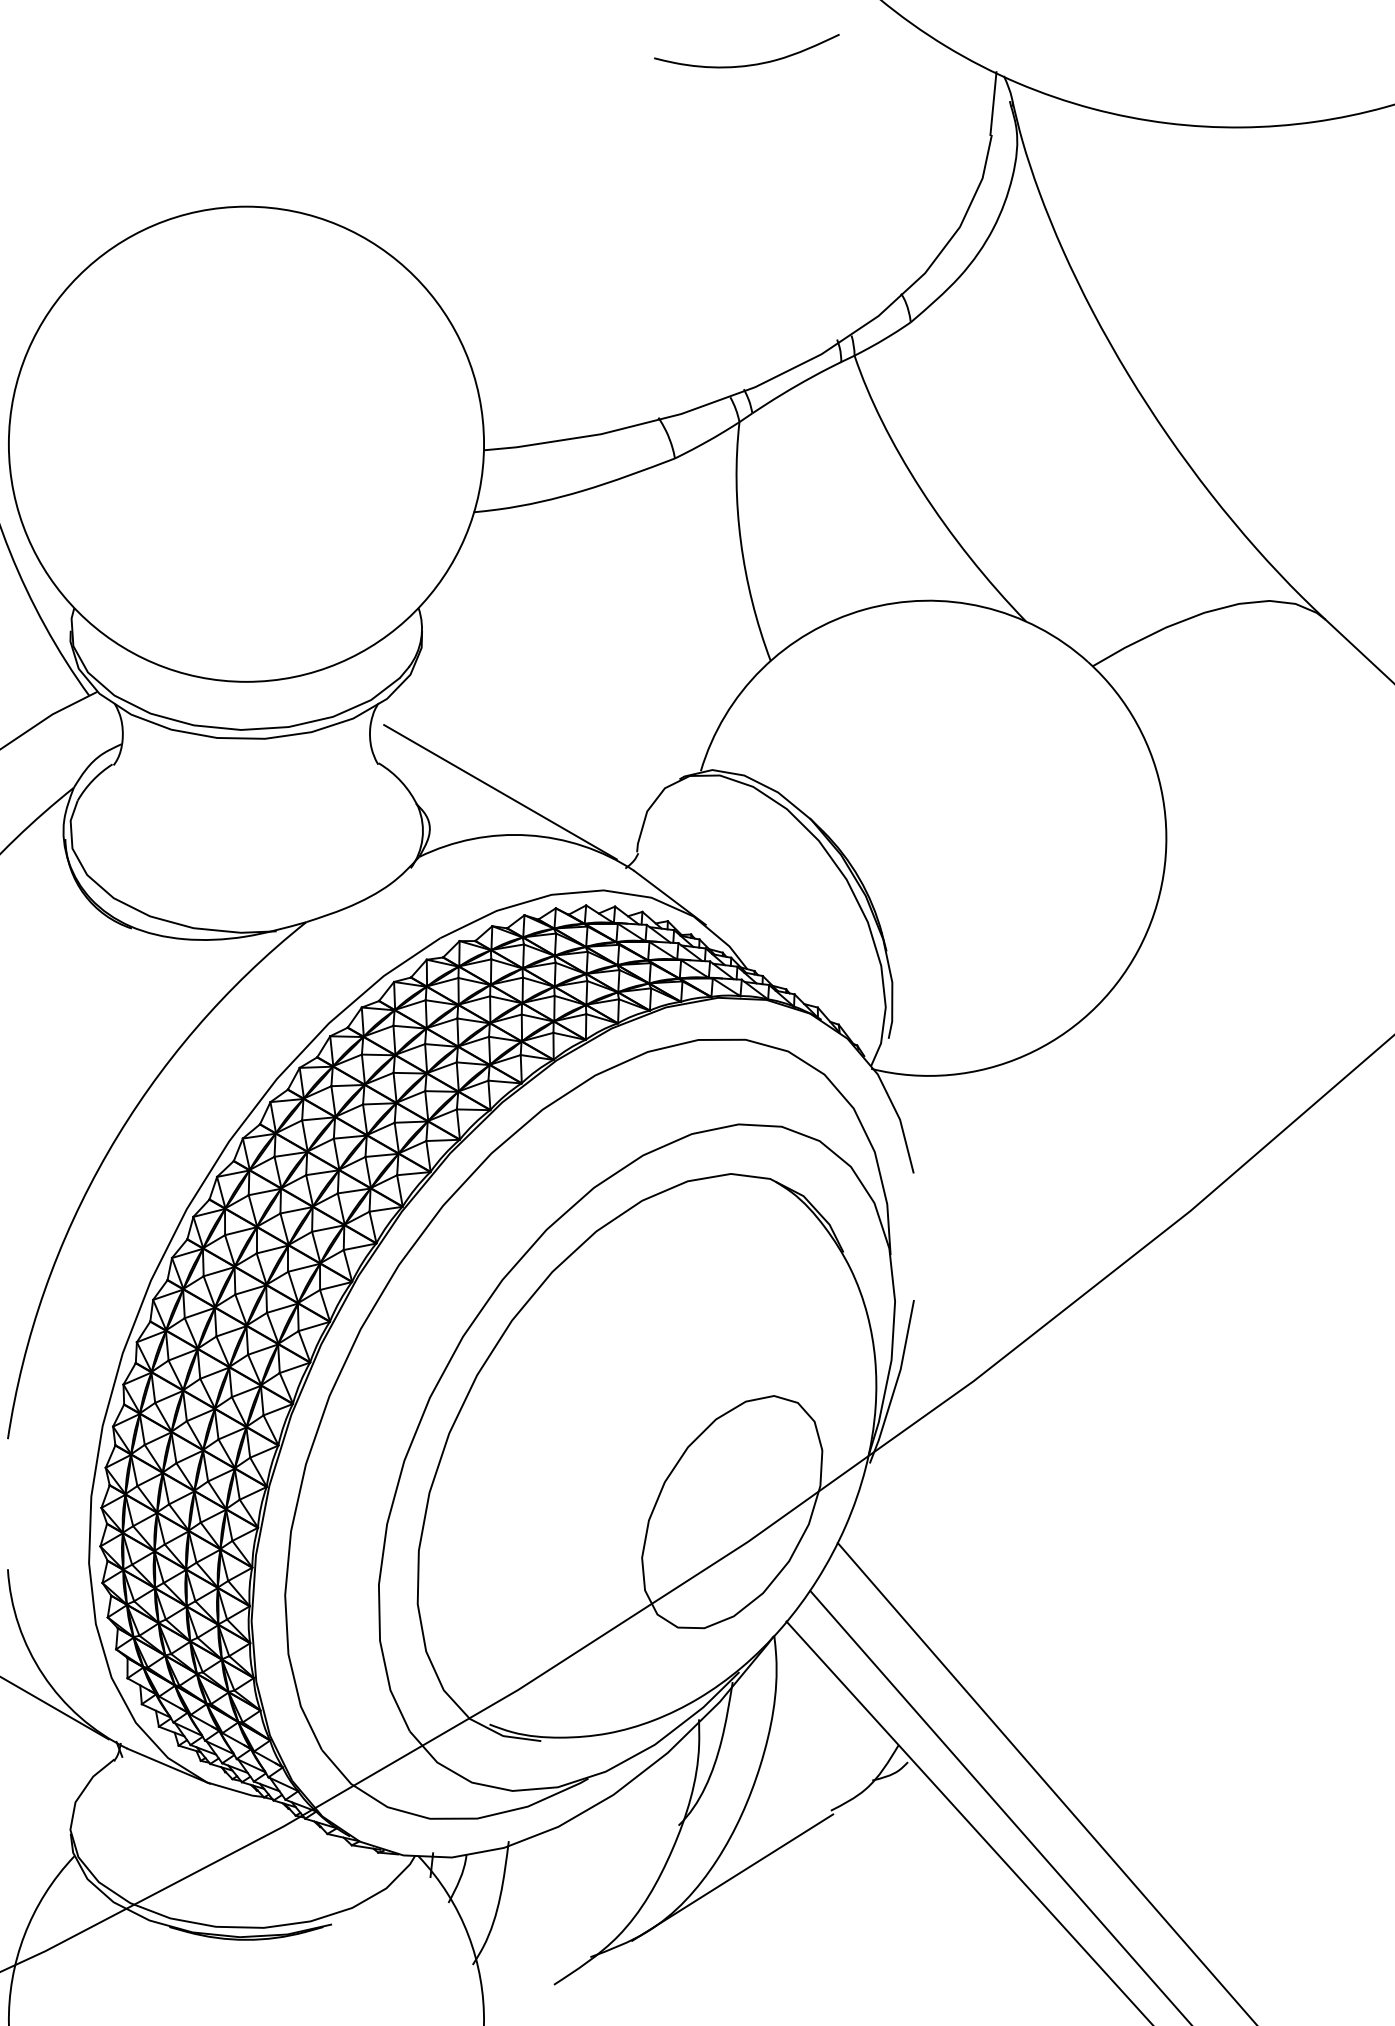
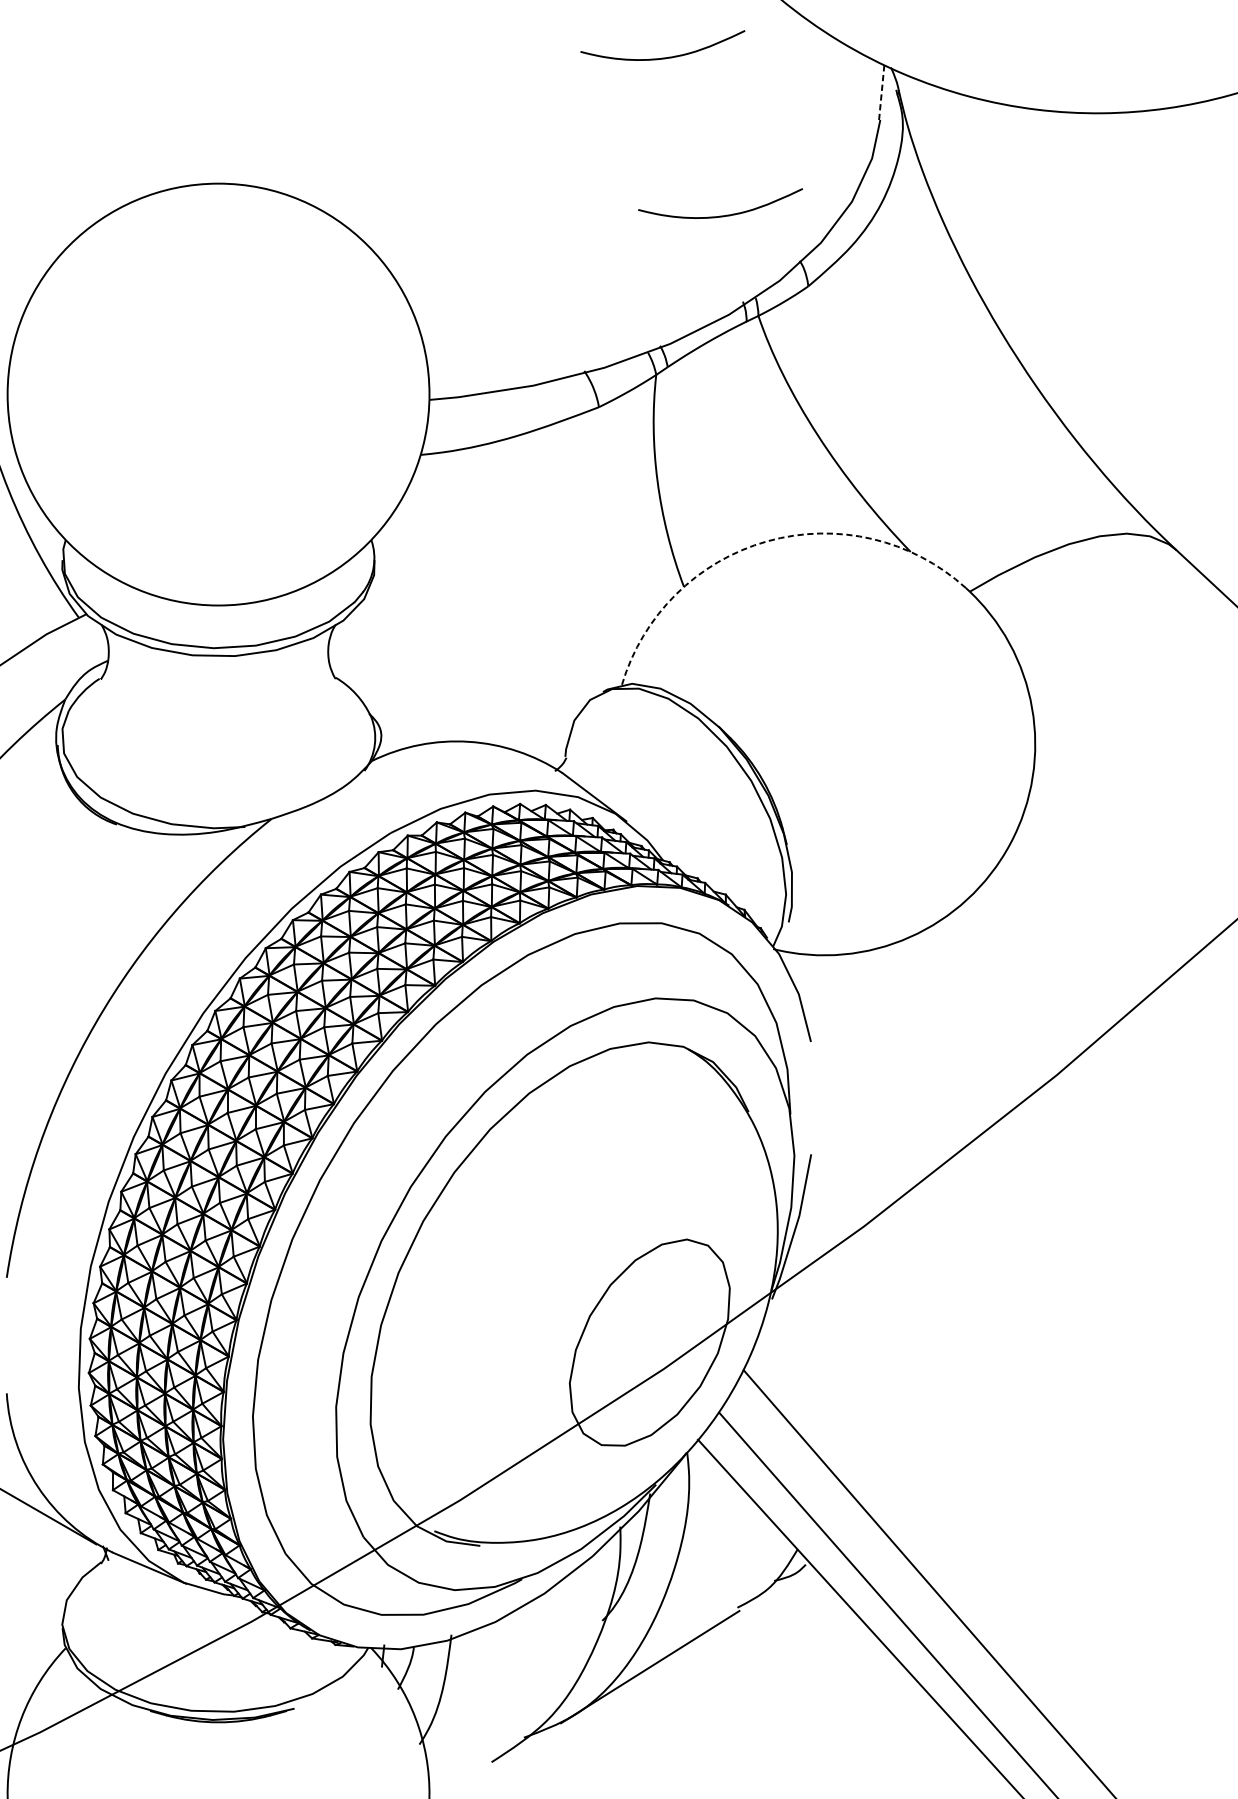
line: (993, 103) -> (881, 92), solid -> dashed
curve: (812, 242) -> (721, 215), added
arc: (864, 609) -> (767, 541), solid -> dashed
line: (500, 792) -> (444, 703), removed

